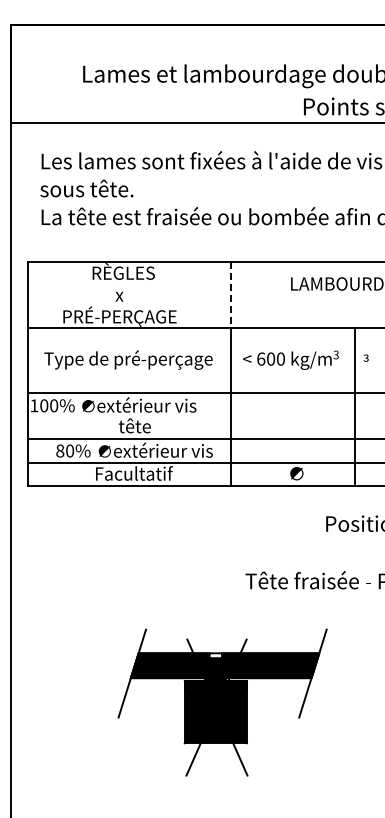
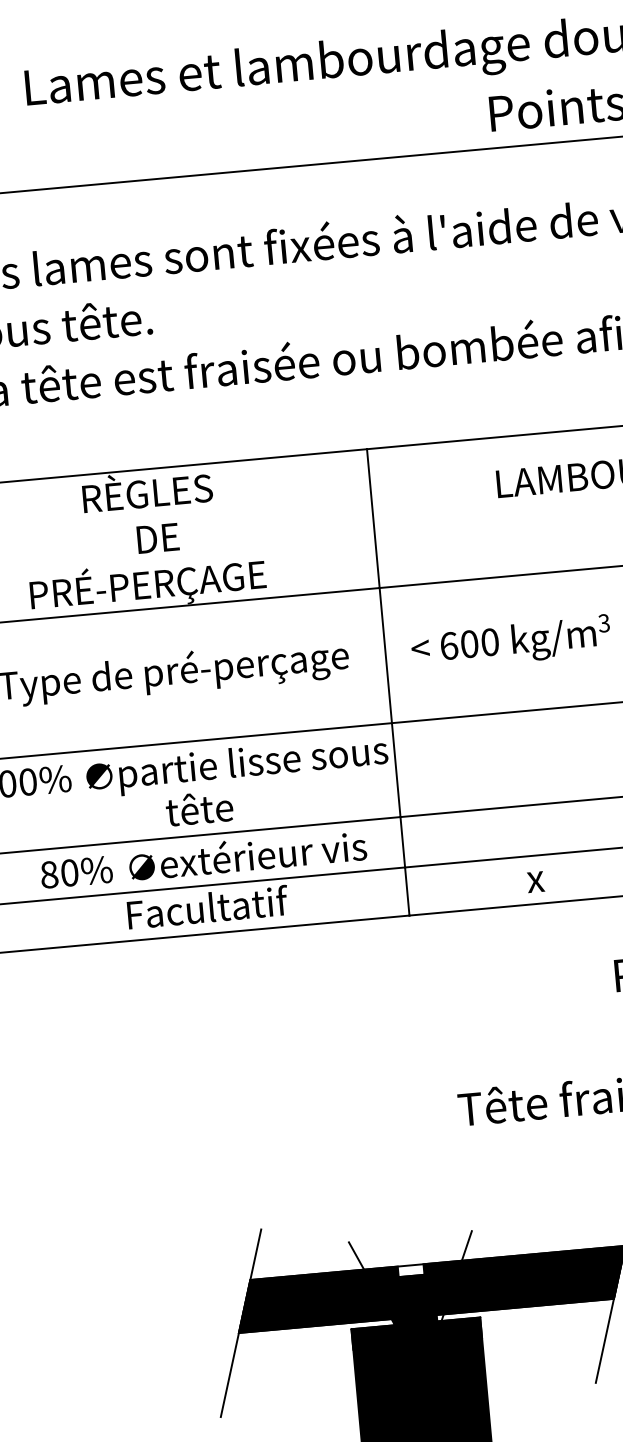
text: (125, 294) -> (155, 537), x -> DE
line: (230, 295) -> (373, 519), dashed -> solid
text: (162, 406) -> (253, 763), extérieur vis -> partie lisse sous
text: (295, 473) -> (542, 877), ∅ -> x

